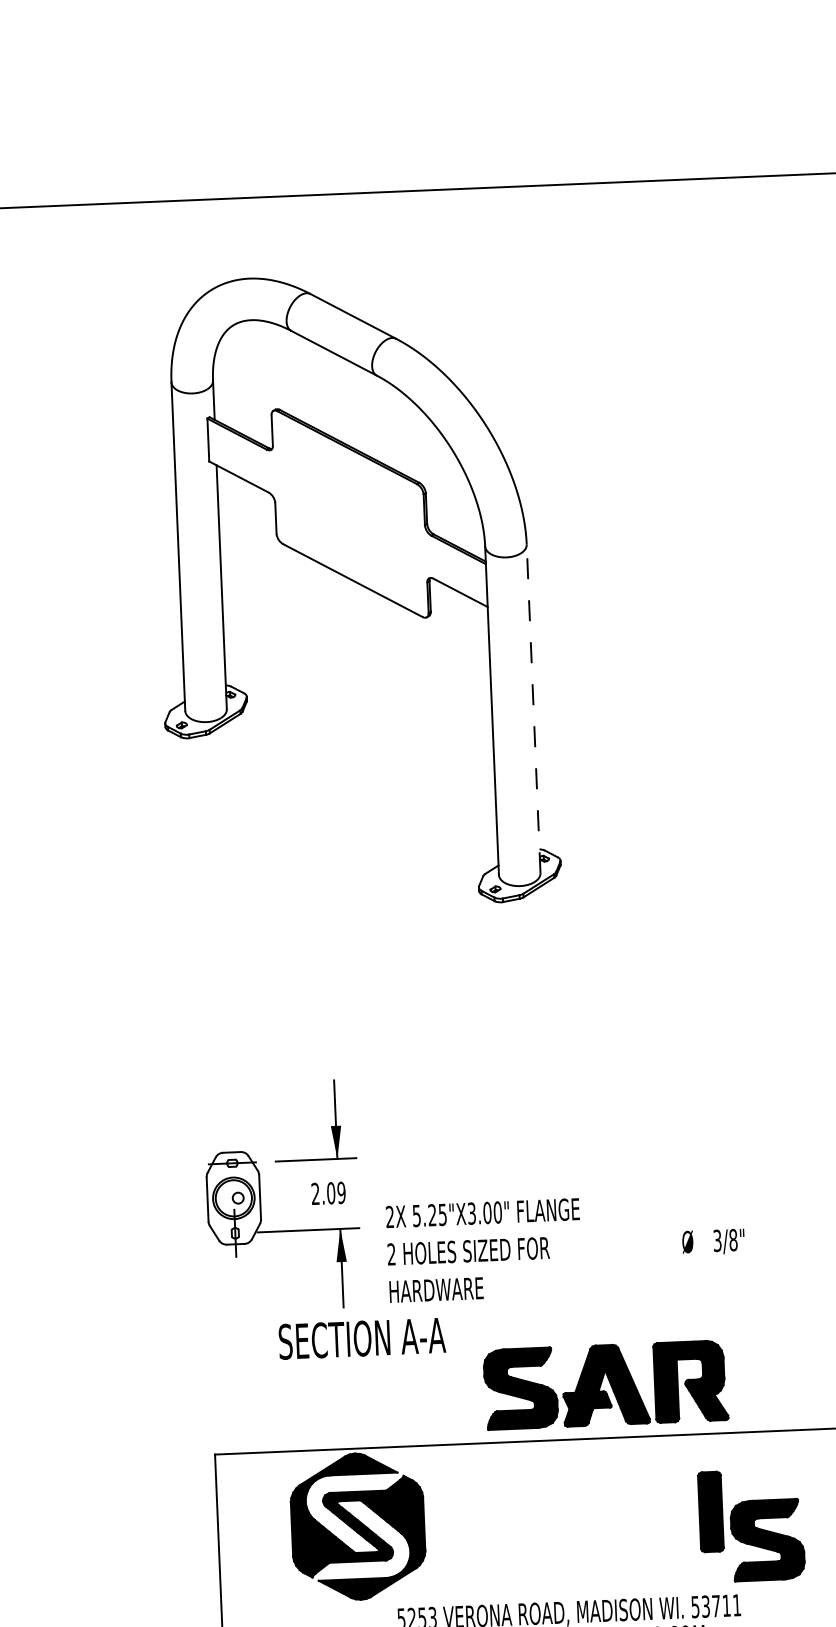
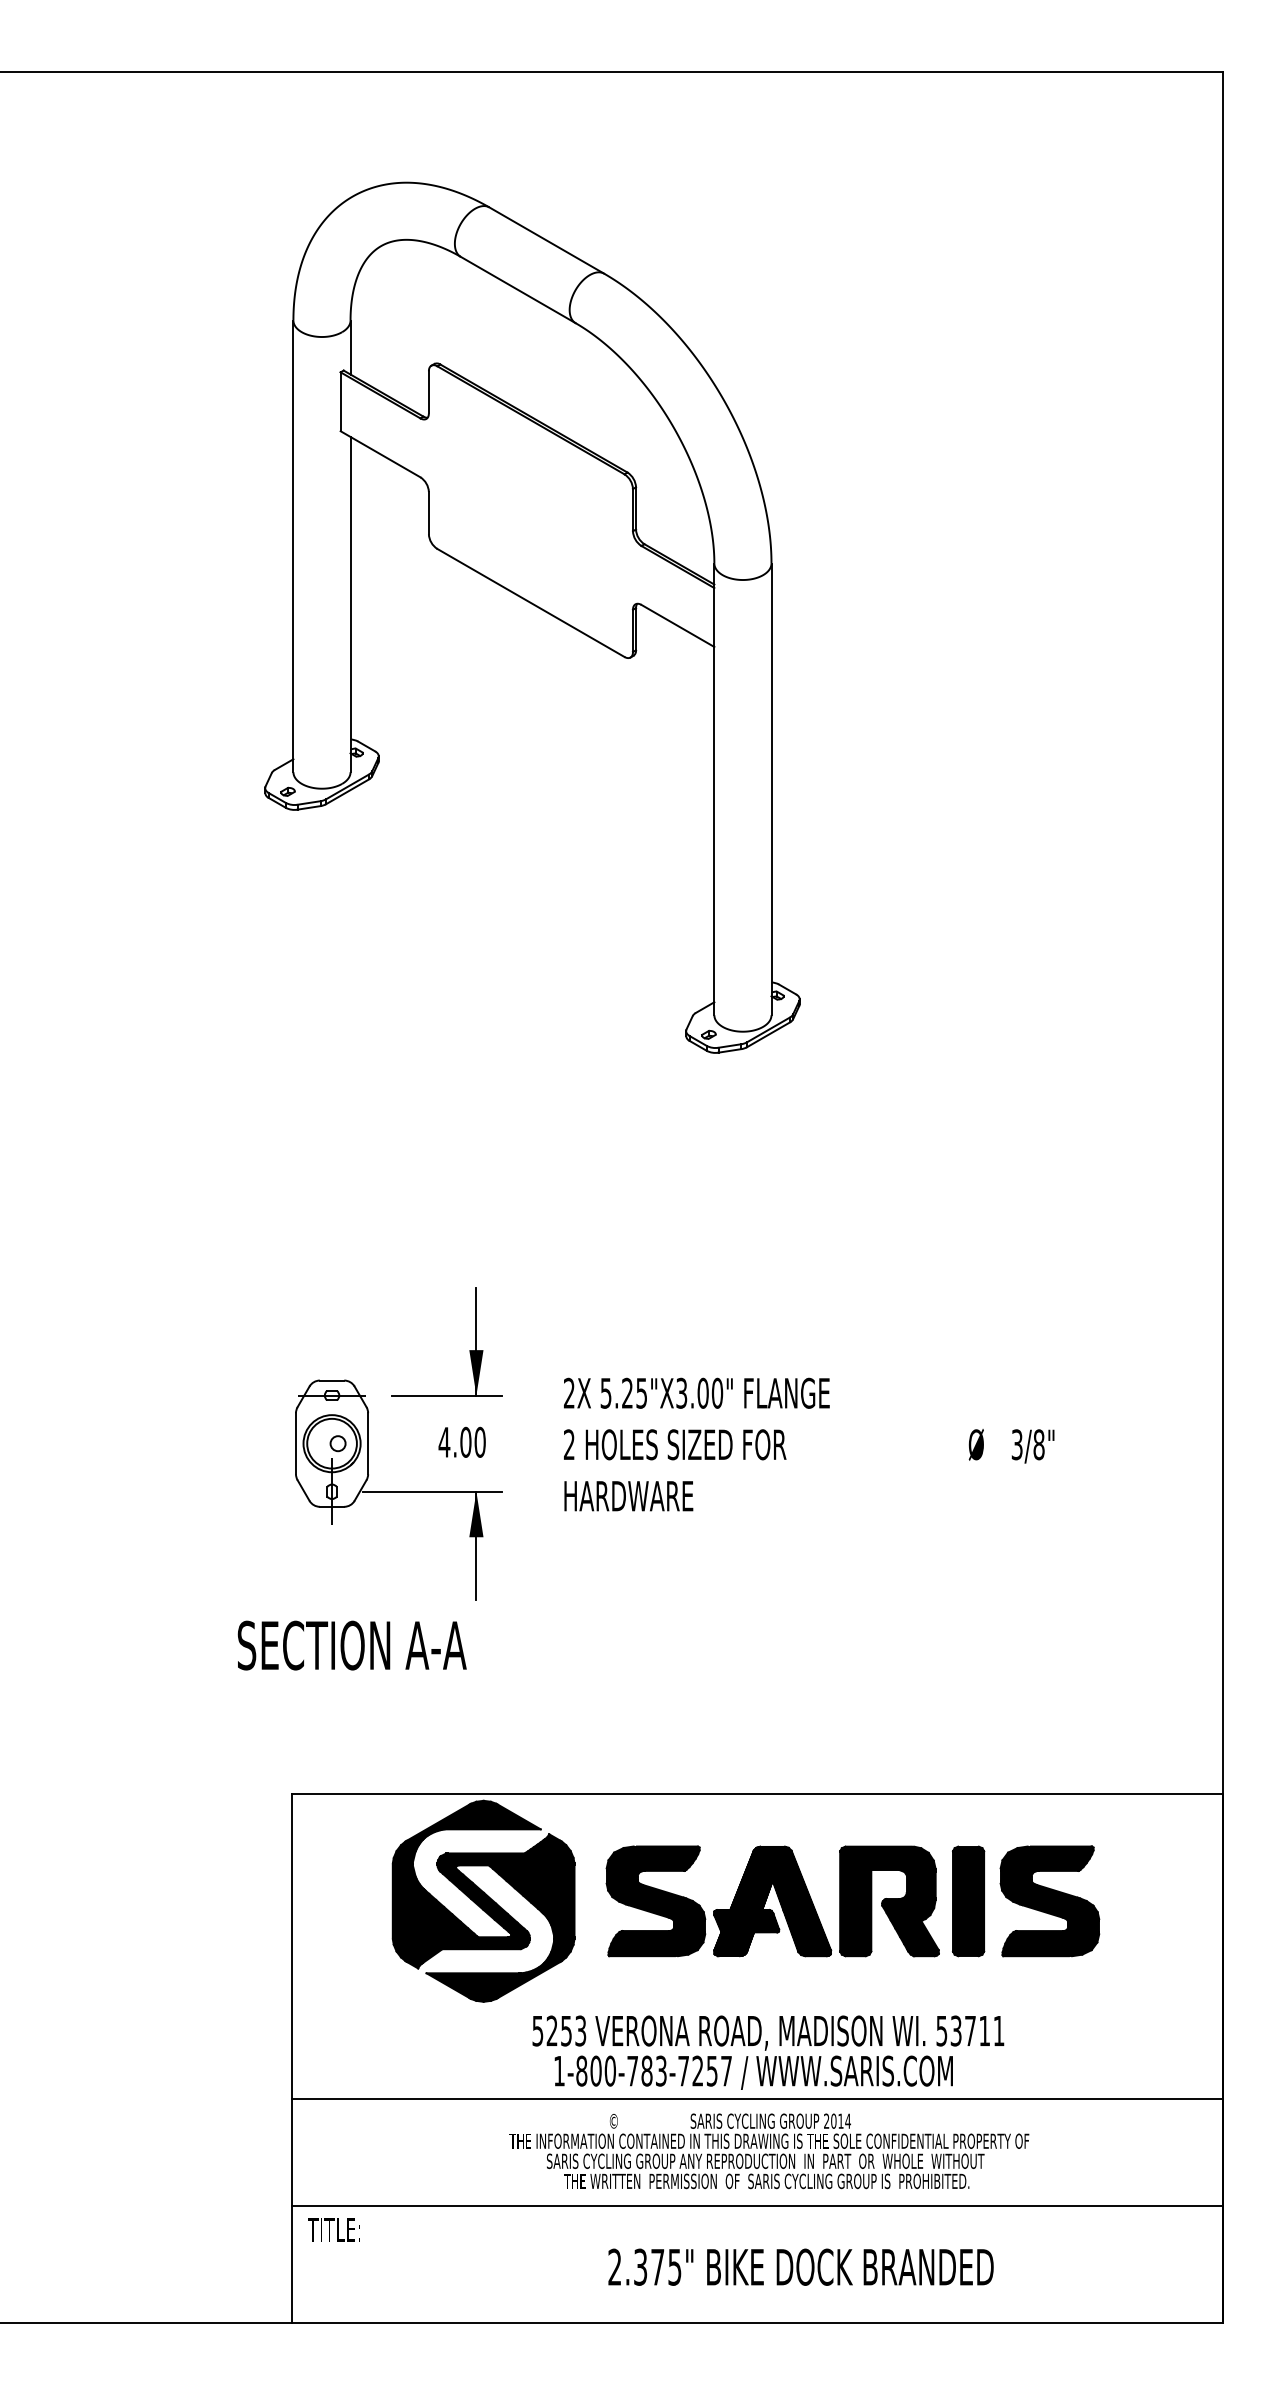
line: (533, 708) -> (771, 789), dashed -> solid
text: (327, 1192) -> (461, 1441), 2.09 -> 4.00
text: (566, 1246) -> (809, 1444), moved
text: (361, 1338) -> (351, 1645), moved
part: (605, 1385) -> (772, 1901), moved
part: (767, 1540) -> (1049, 1901), moved

